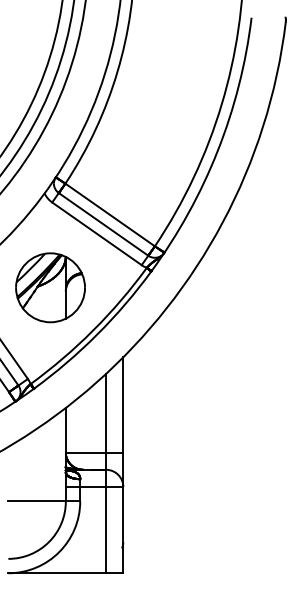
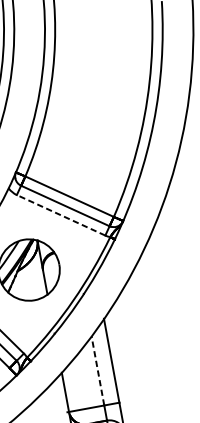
line: (96, 233) -> (60, 215), solid -> dashed
line: (106, 412) -> (98, 370), solid -> dashed

